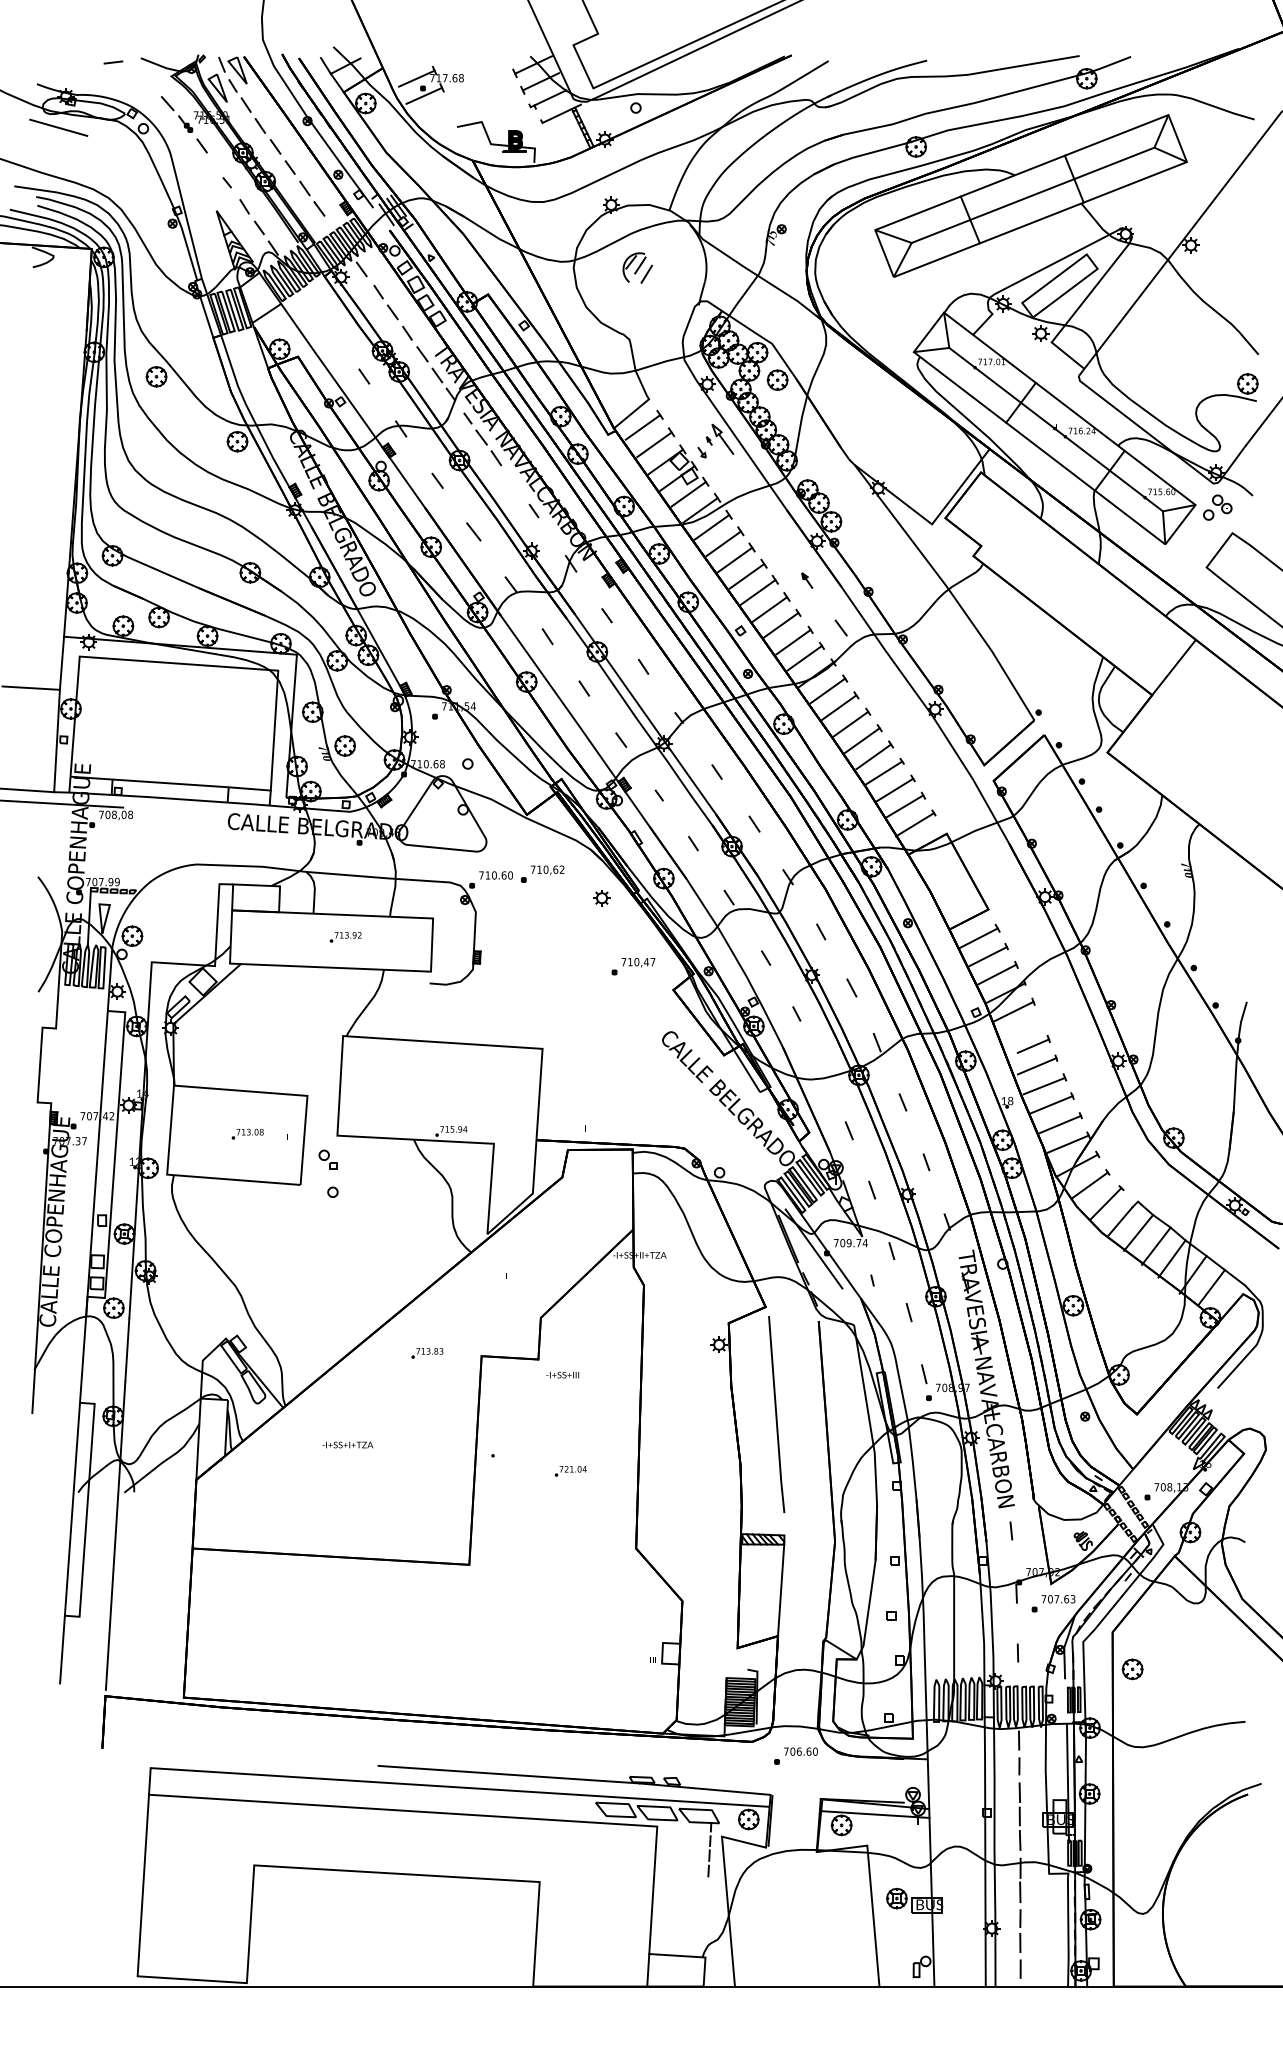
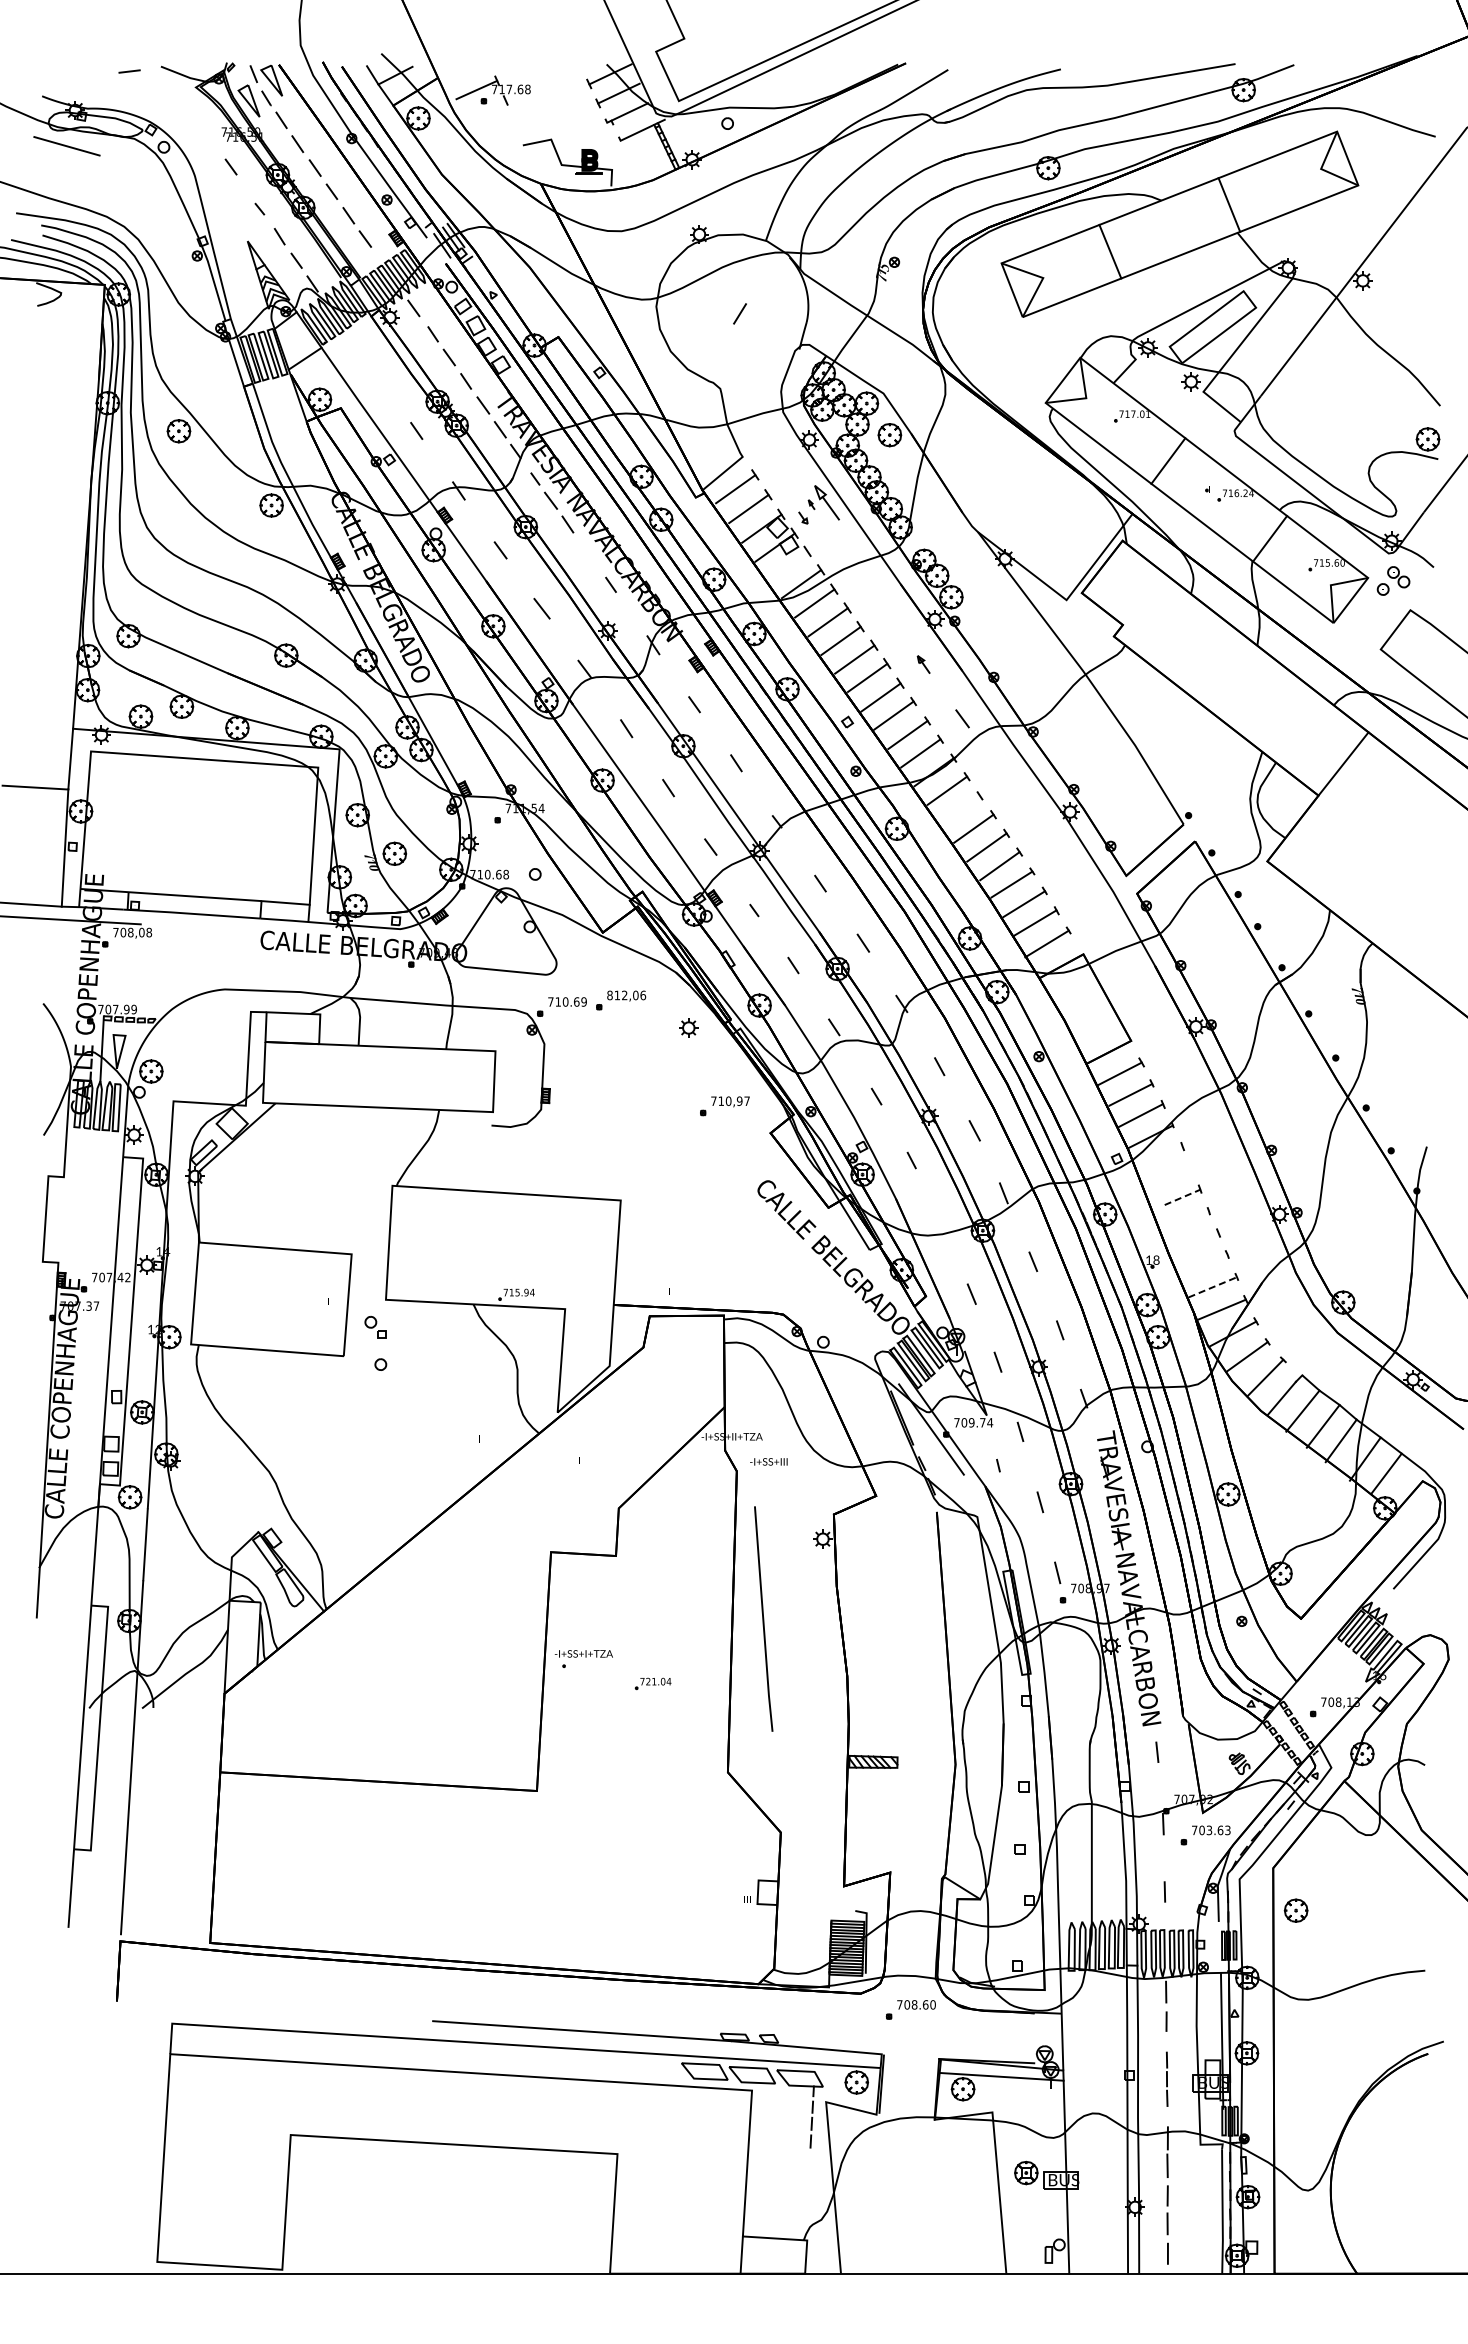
line: (424, 95) -> (485, 109), removed
part: (177, 114) -> (202, 131), removed
line: (1033, 195) -> (1182, 223), removed
part: (634, 267) -> (725, 306), removed
line: (1056, 429) -> (1208, 491), removed
line: (688, 494) -> (787, 565), removed
line: (839, 707) -> (960, 809), removed
text: (547, 869) -> (626, 995), 710,62 -> 812,06
text: (510, 875) -> (583, 1001), 710.60 -> 710.69
part: (345, 937) -> (395, 1072), removed
text: (646, 961) -> (739, 1100), 710,47 -> 710,97
line: (1013, 1011) -> (1159, 1157), removed
line: (1034, 1046) -> (1183, 1197), solid -> dashed
line: (1036, 1066) -> (1186, 1220), removed
line: (1043, 1085) -> (1194, 1242), removed
line: (1051, 1104) -> (1203, 1264), removed
line: (1060, 1124) -> (1213, 1287), solid -> dashed
part: (247, 1134) -> (283, 1298), removed
part: (427, 1352) -> (488, 1548), removed
text: (562, 1374) -> (768, 1461), moved
line: (776, 1414) -> (763, 1618), moved
text: (347, 1444) -> (583, 1653), moved
line: (780, 1589) -> (893, 1819), removed
text: (1056, 1599) -> (1209, 1830), 707.63 -> 703.63
text: (799, 1751) -> (914, 2004), 706.60 -> 708.60
part: (1019, 1816) -> (1166, 2079), size x0.7

